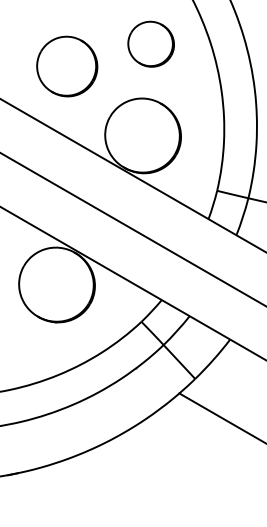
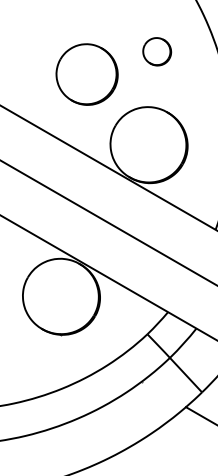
part: (150, 43) -> (156, 51), size x0.6
part: (67, 66) -> (87, 74), moved

